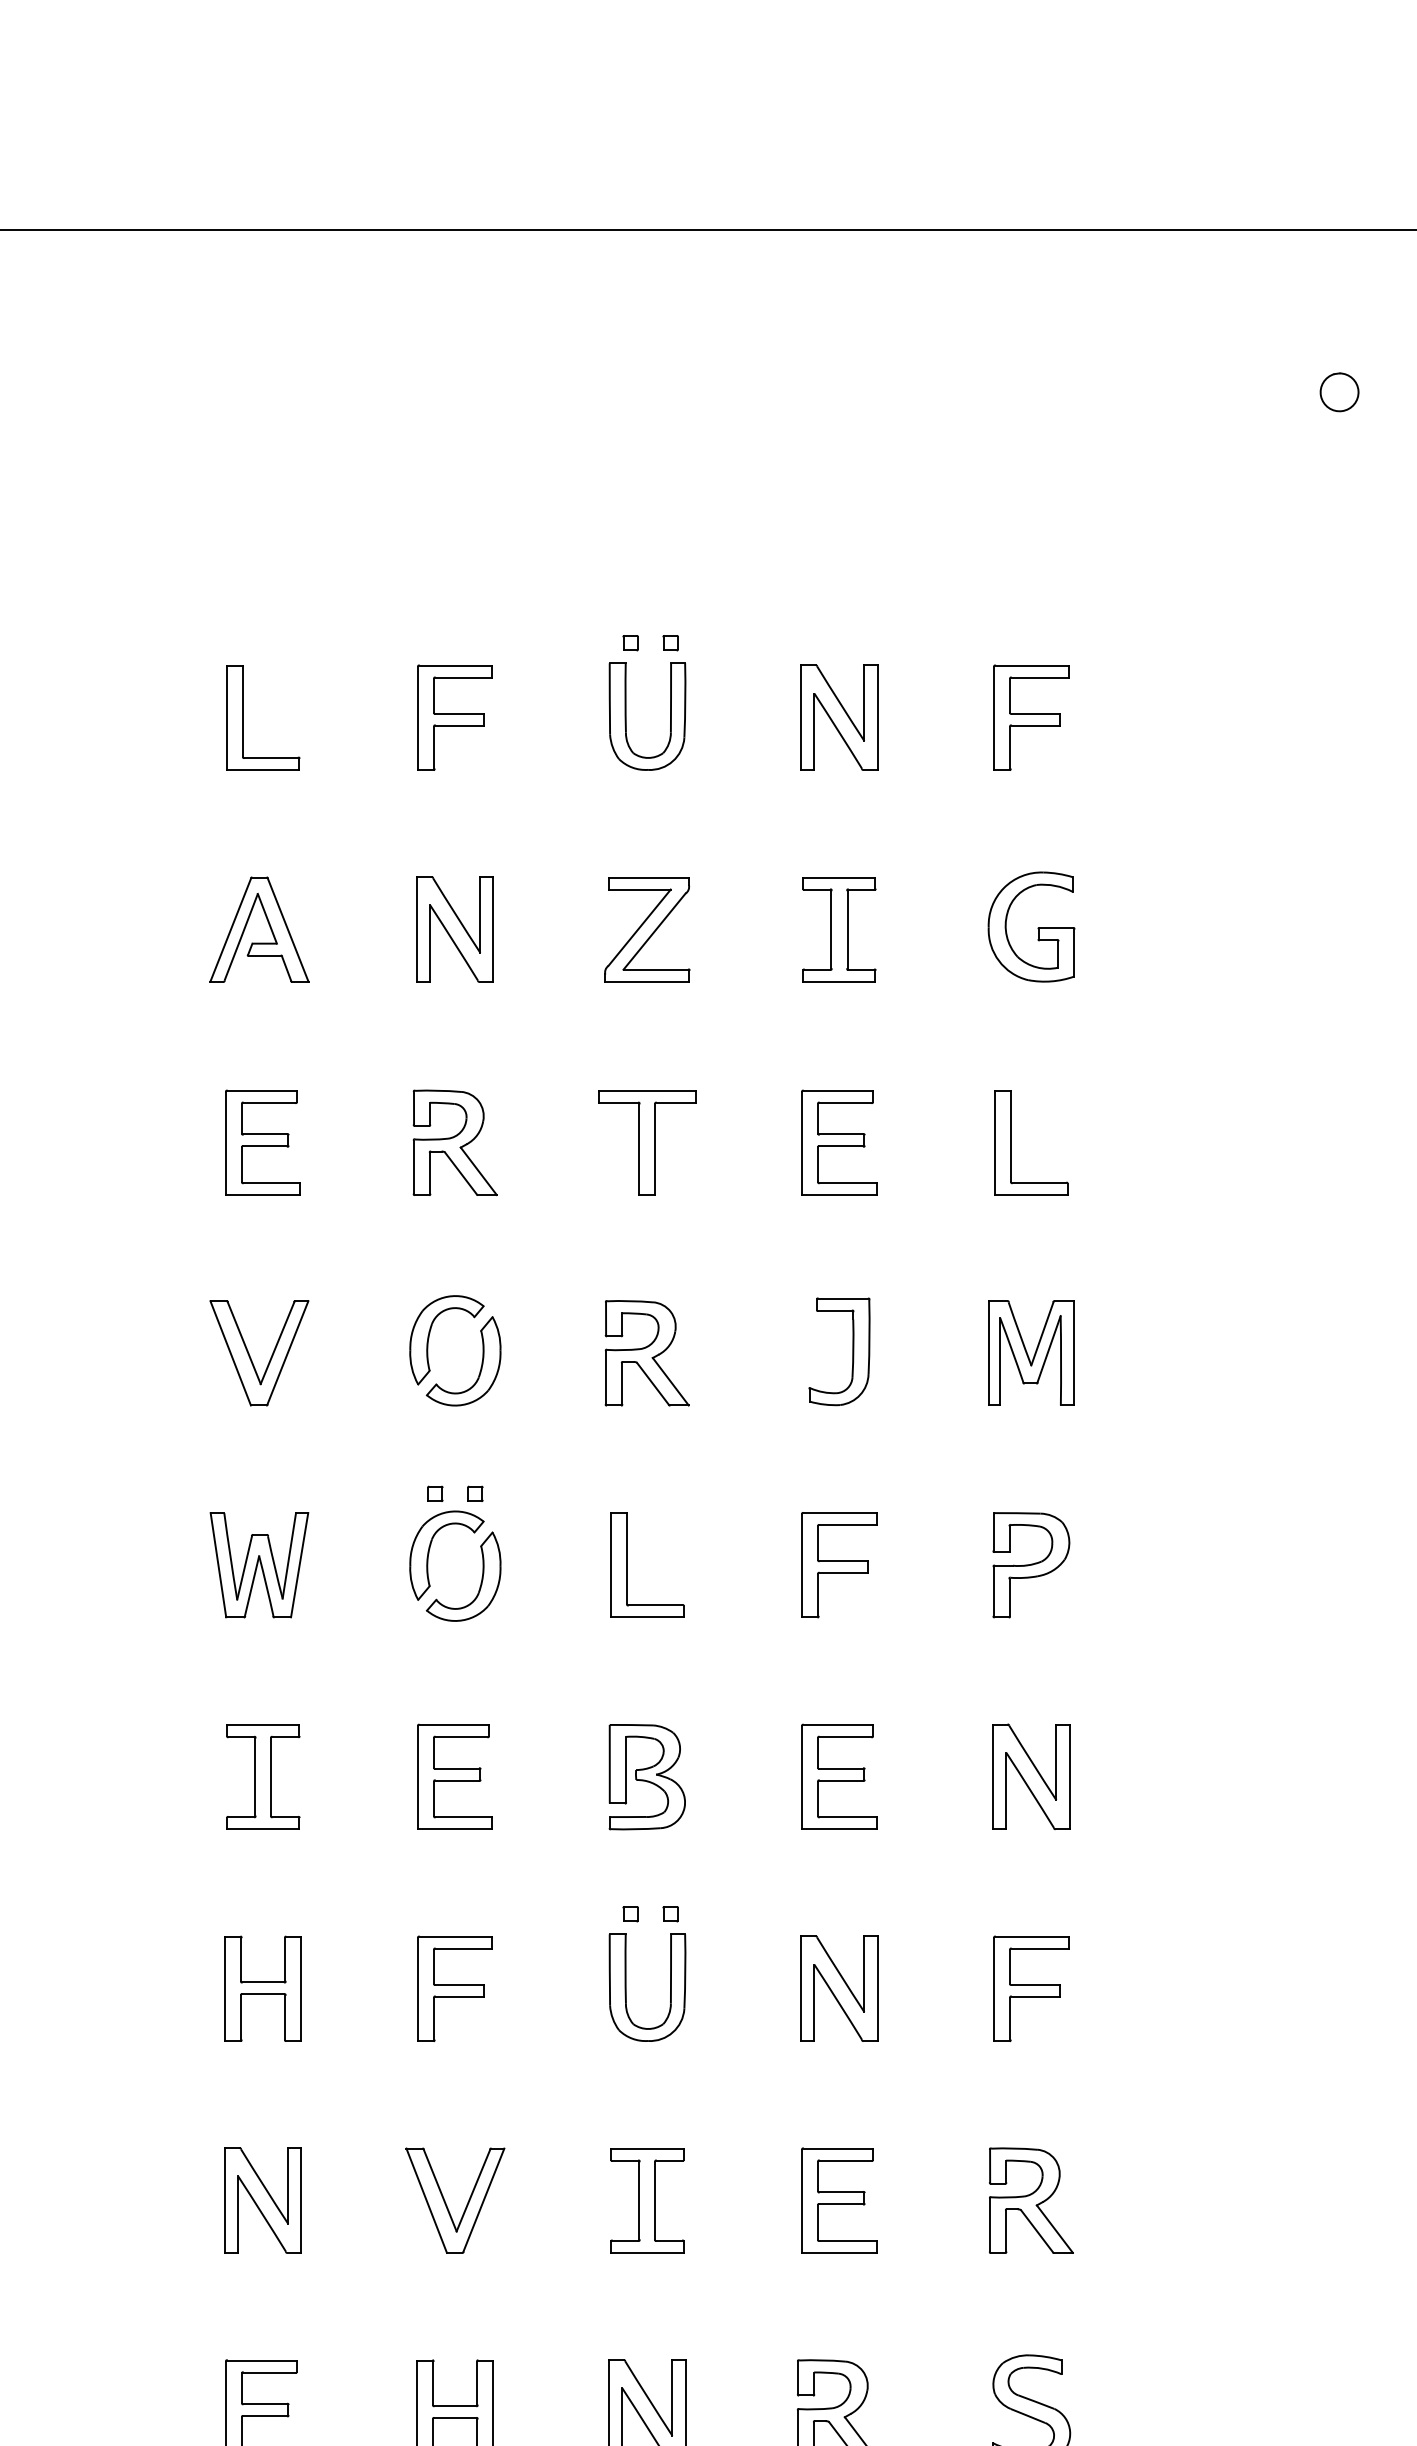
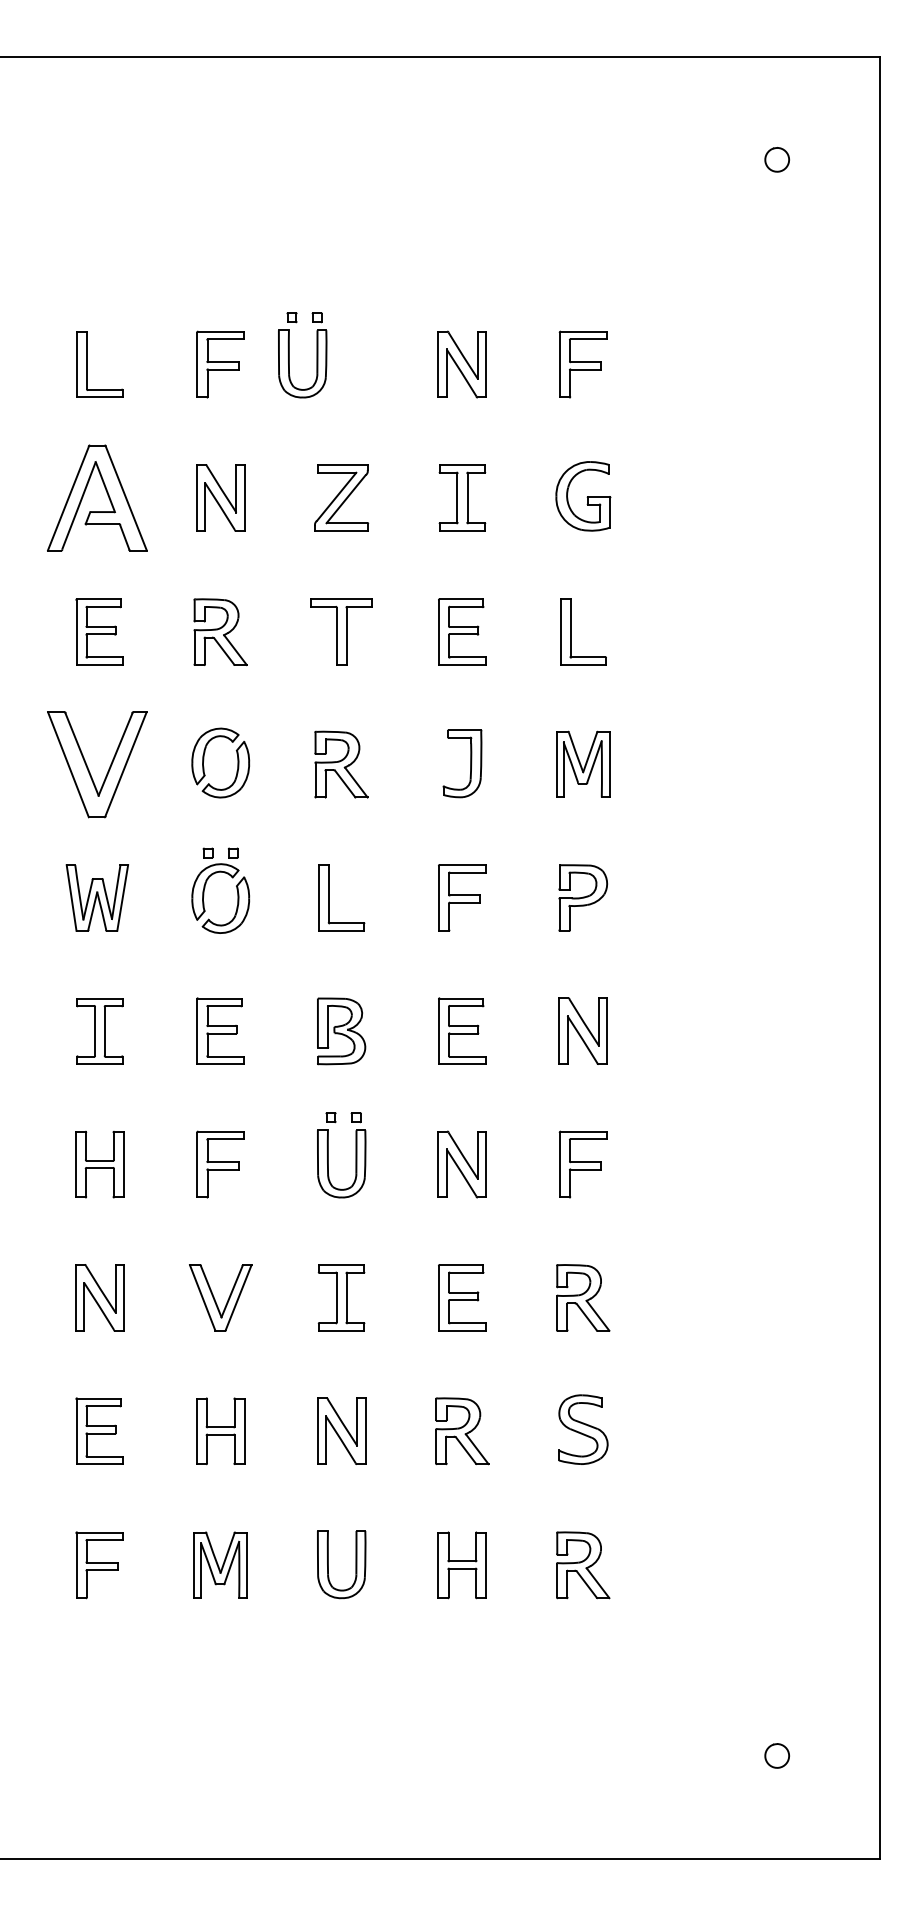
part: (626, 703) -> (289, 355), moved
part: (259, 928) -> (97, 497), size x1.6
part: (259, 1353) -> (97, 764), size x1.6

